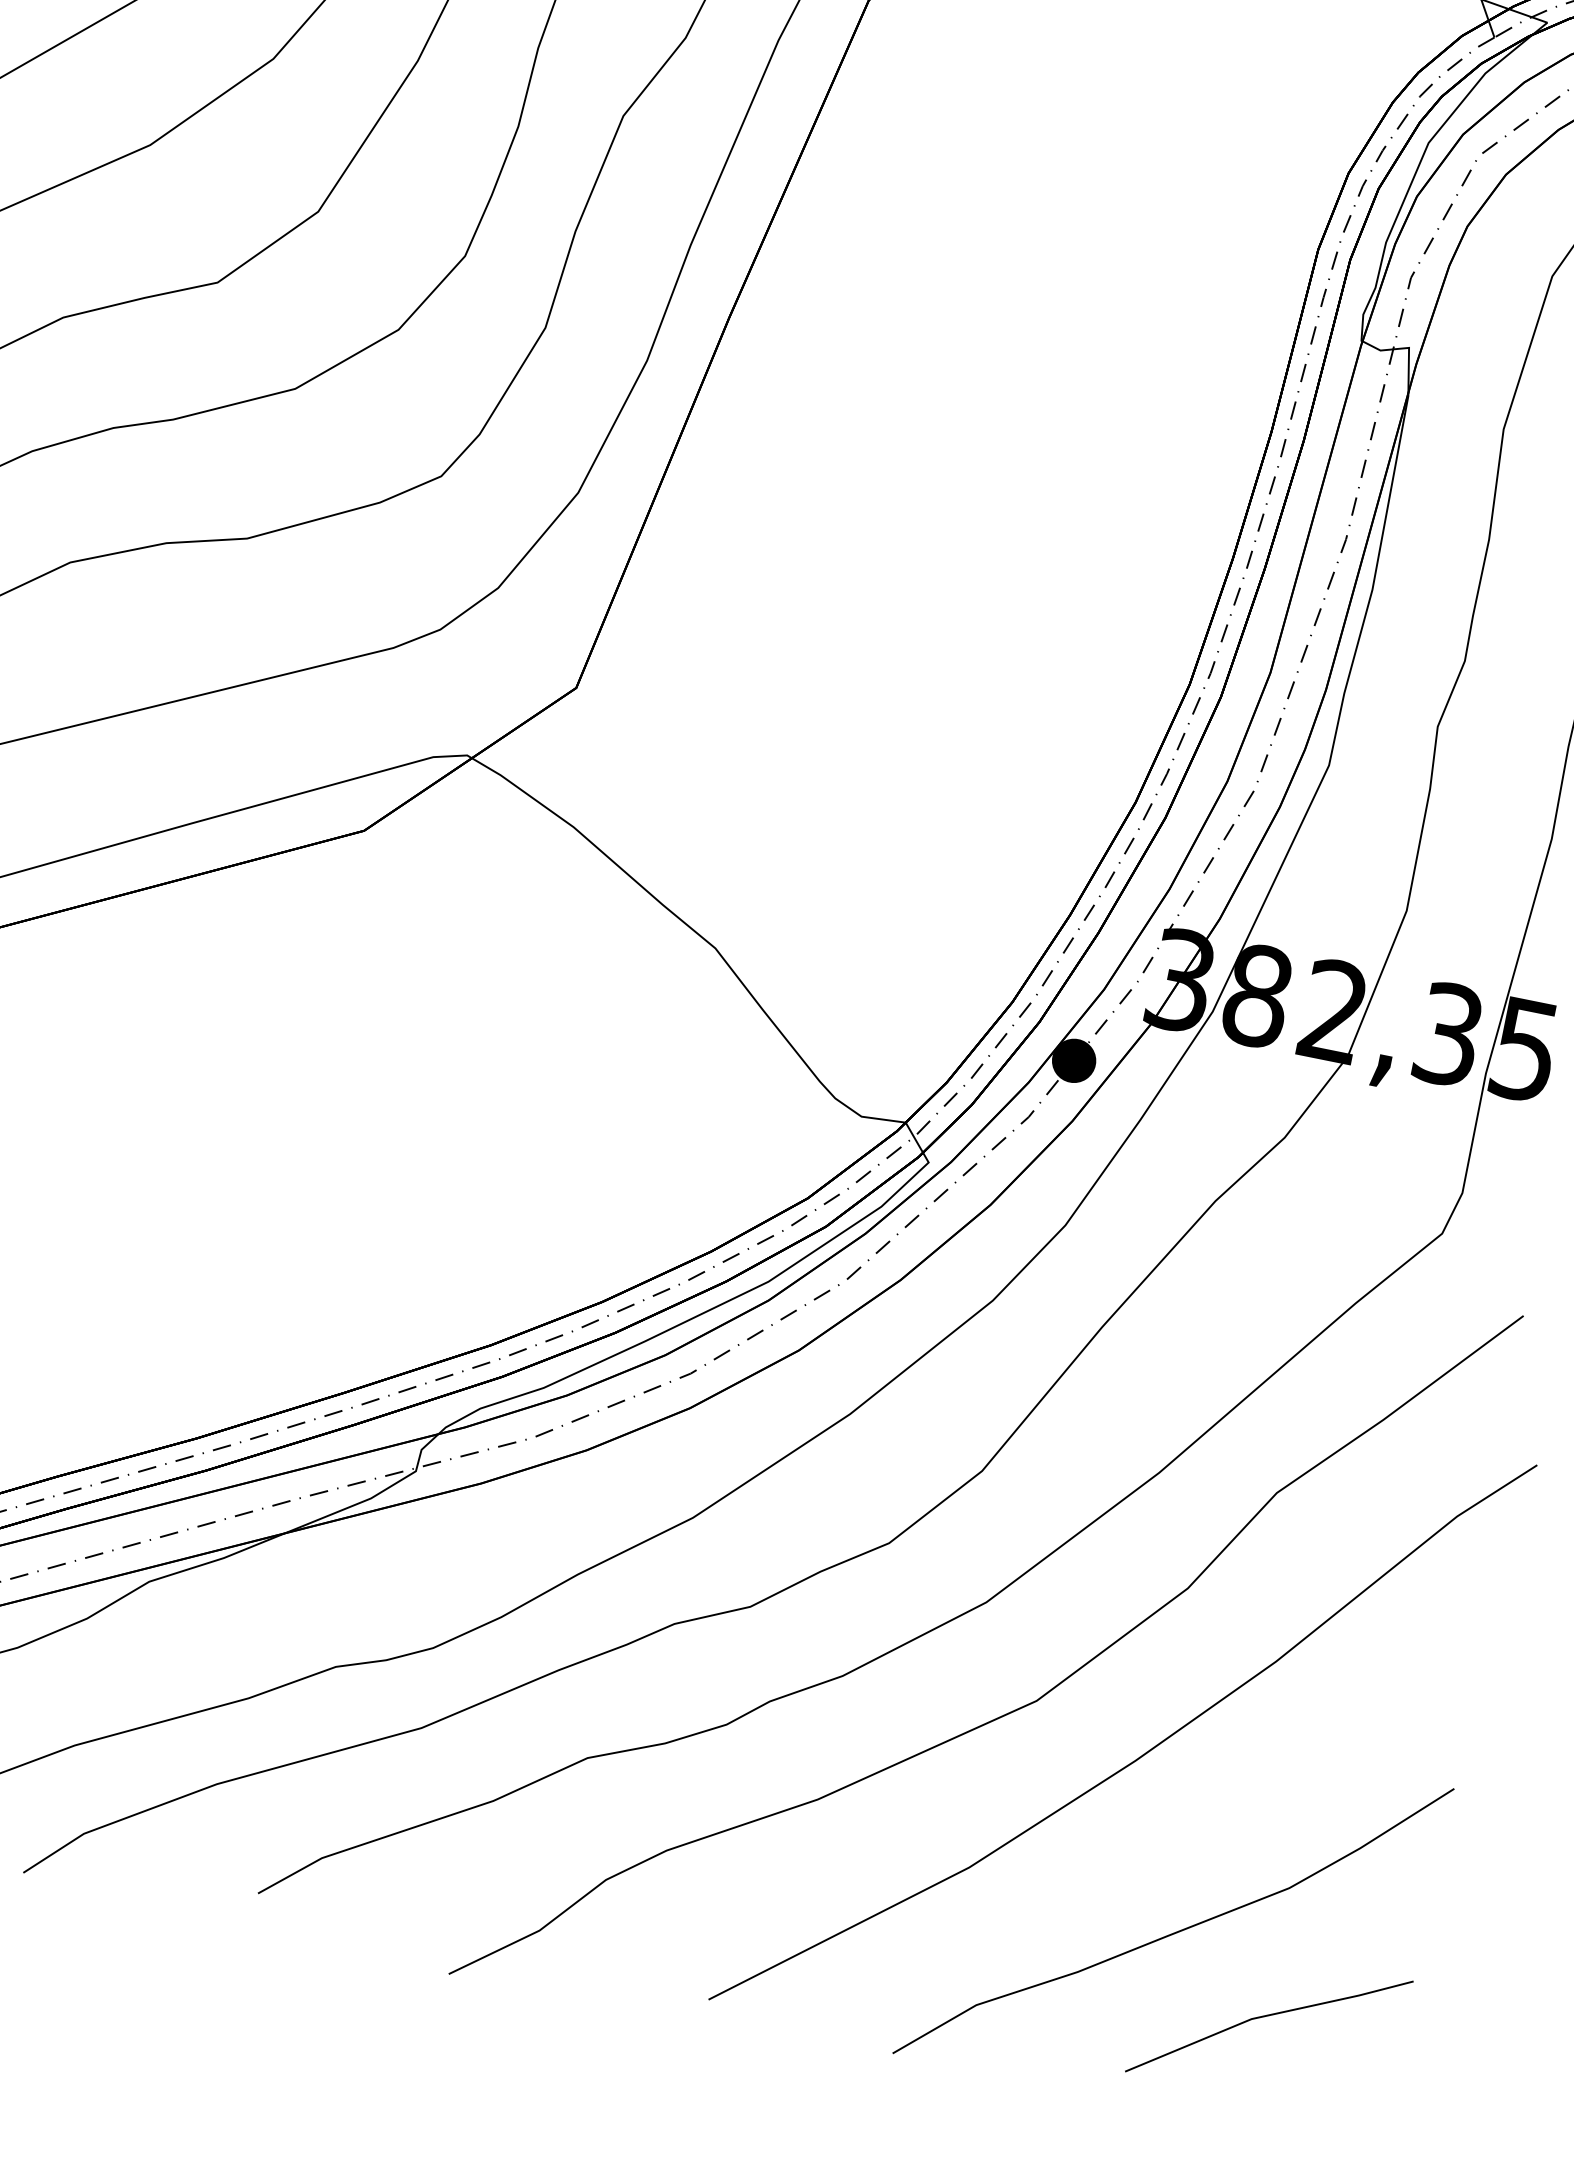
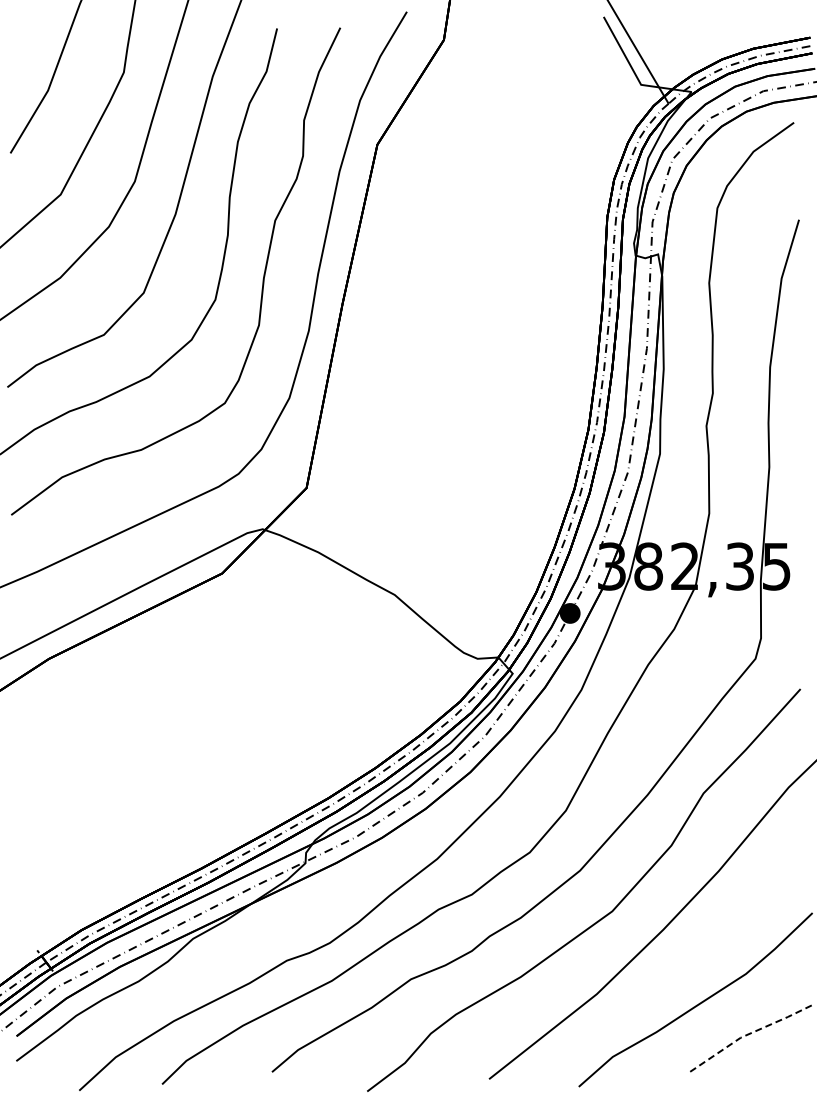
line: (1267, 2015) -> (747, 1034), solid -> dashed

